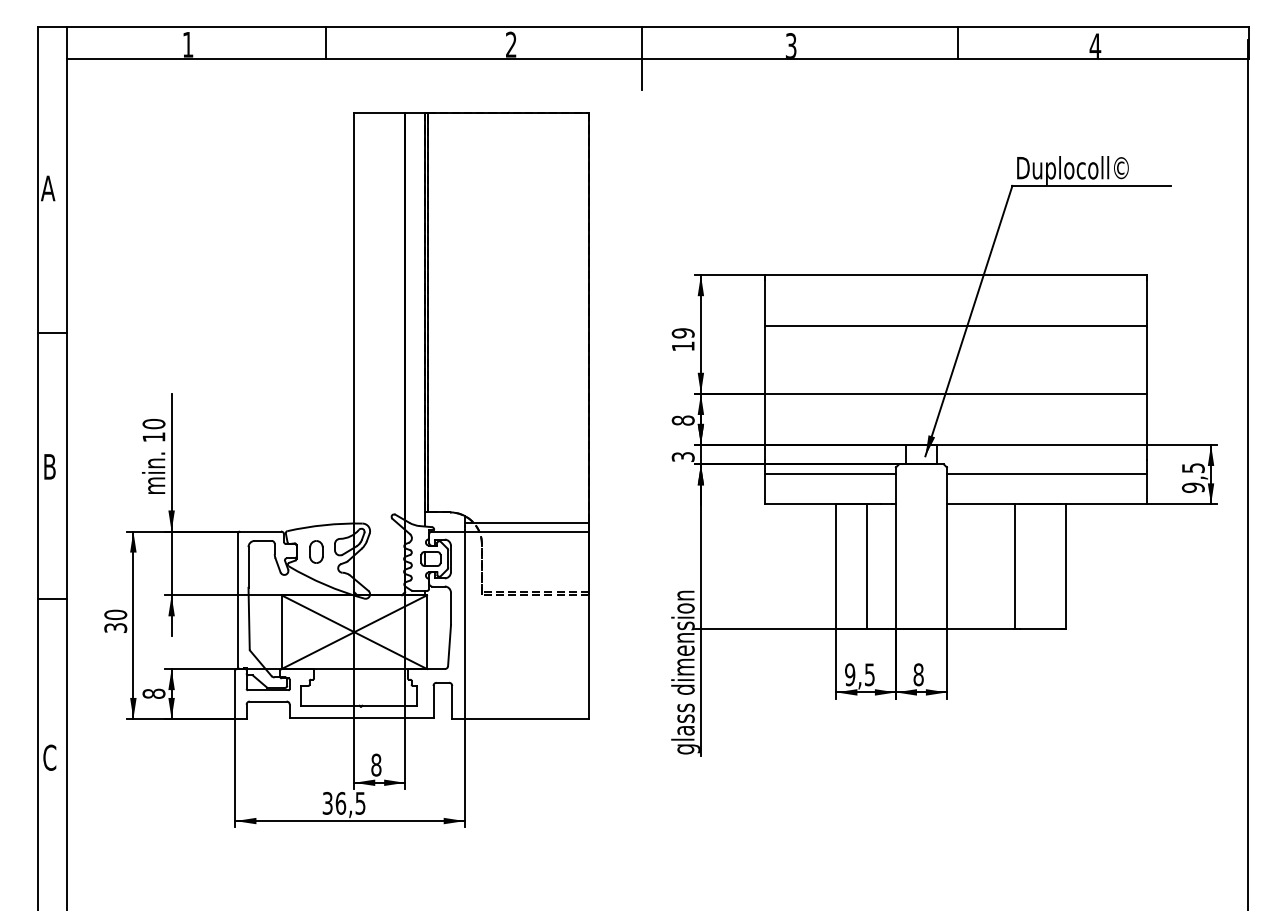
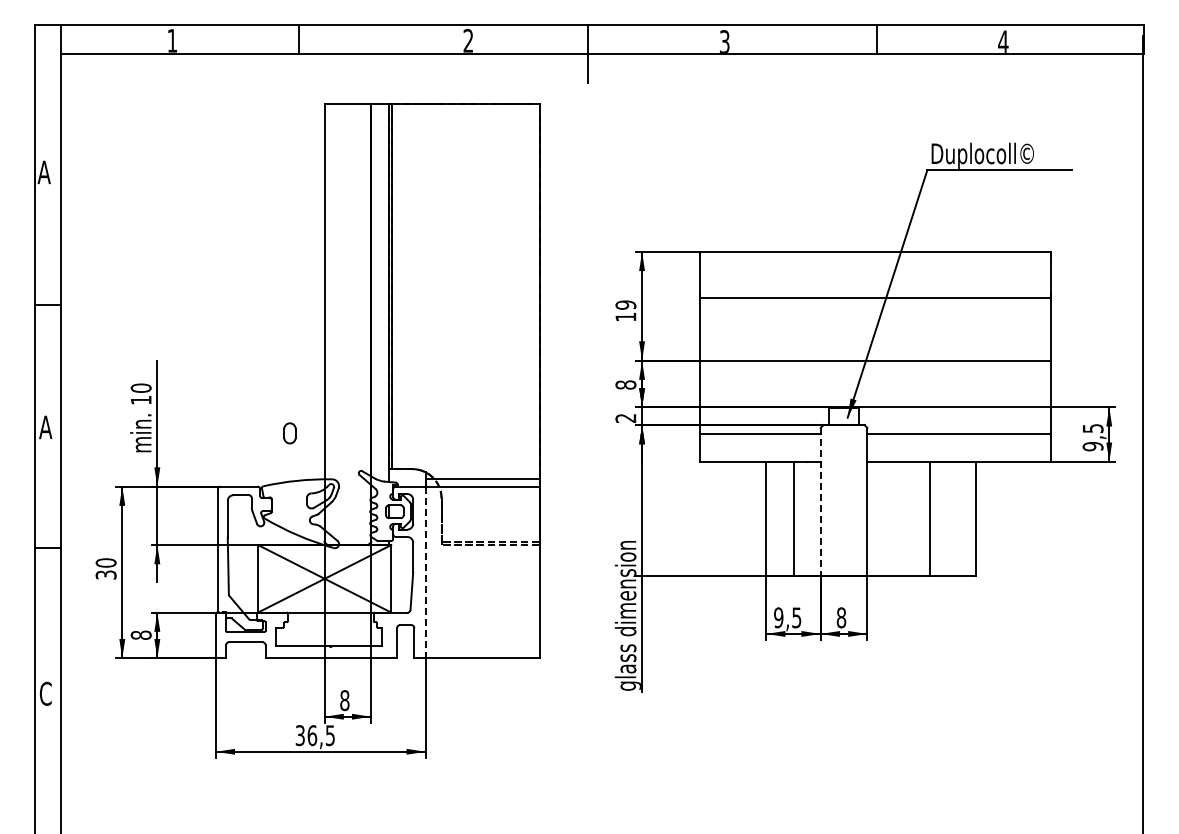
text: (682, 457) -> (625, 418), 3 -> 2
text: (49, 466) -> (45, 427), B -> A
line: (895, 547) -> (820, 501), solid -> dashed
part: (315, 552) -> (289, 433), moved
line: (464, 625) -> (425, 572), solid -> dashed

